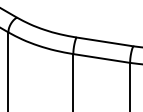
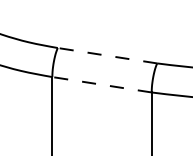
line: (104, 41) -> (106, 55), solid -> dashed
line: (101, 58) -> (101, 84), solid -> dashed

